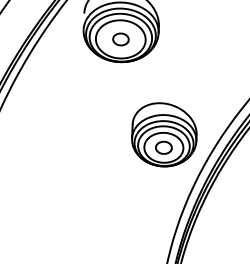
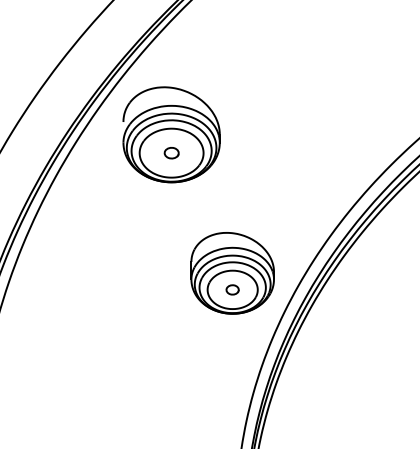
part: (120, 38) -> (171, 152), size x0.7
part: (163, 147) -> (232, 289), size x0.6

